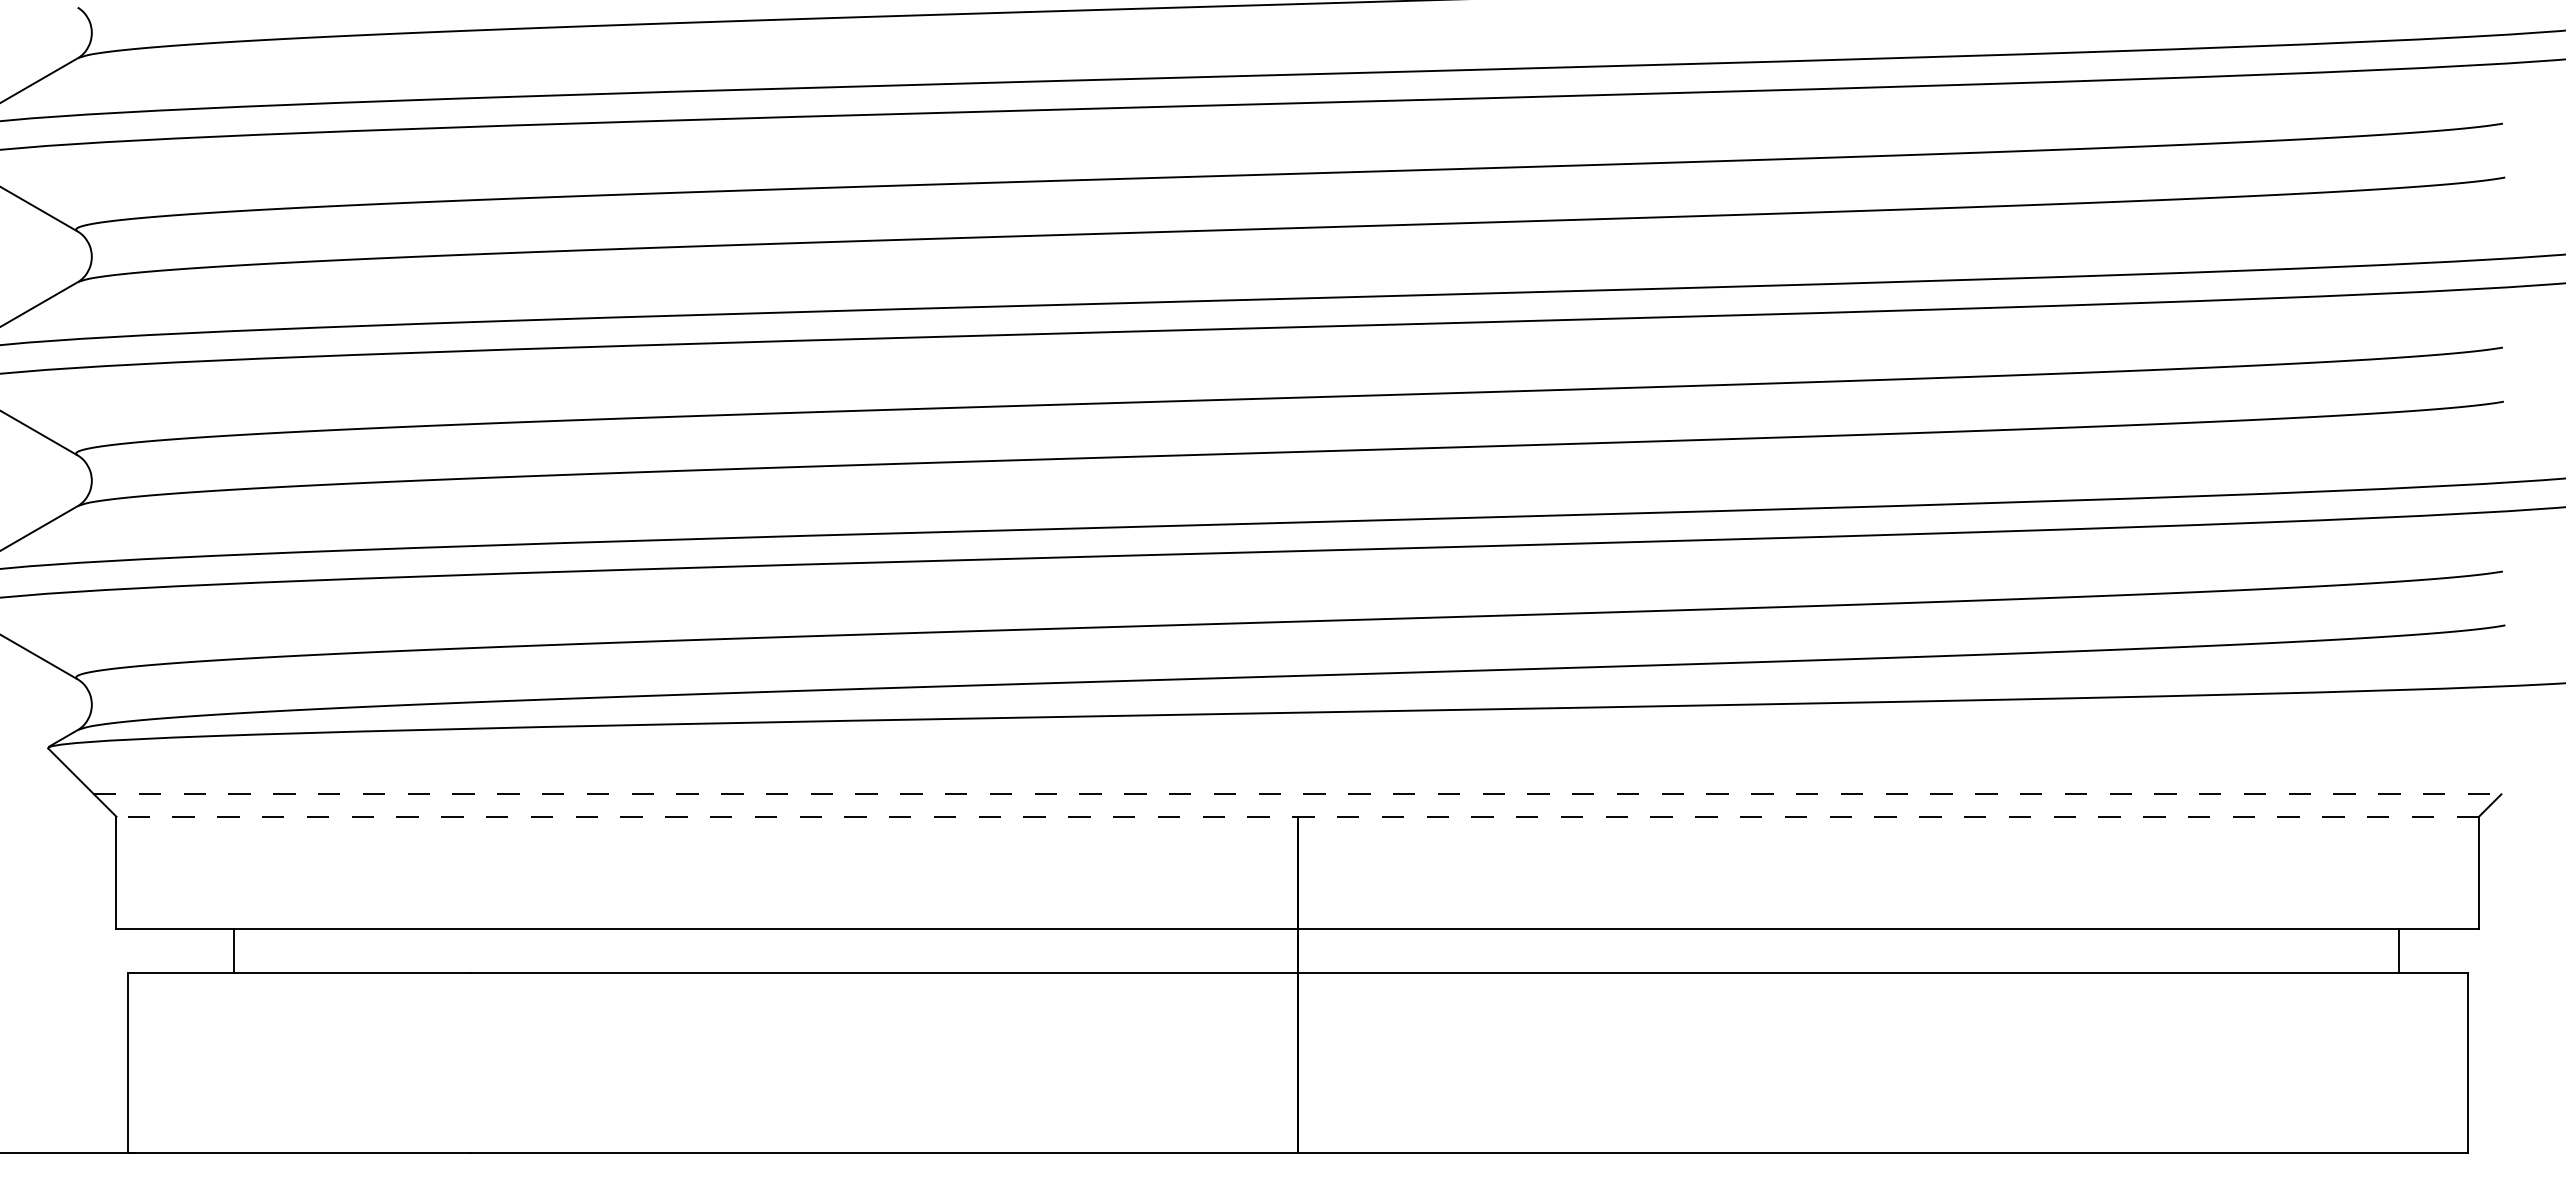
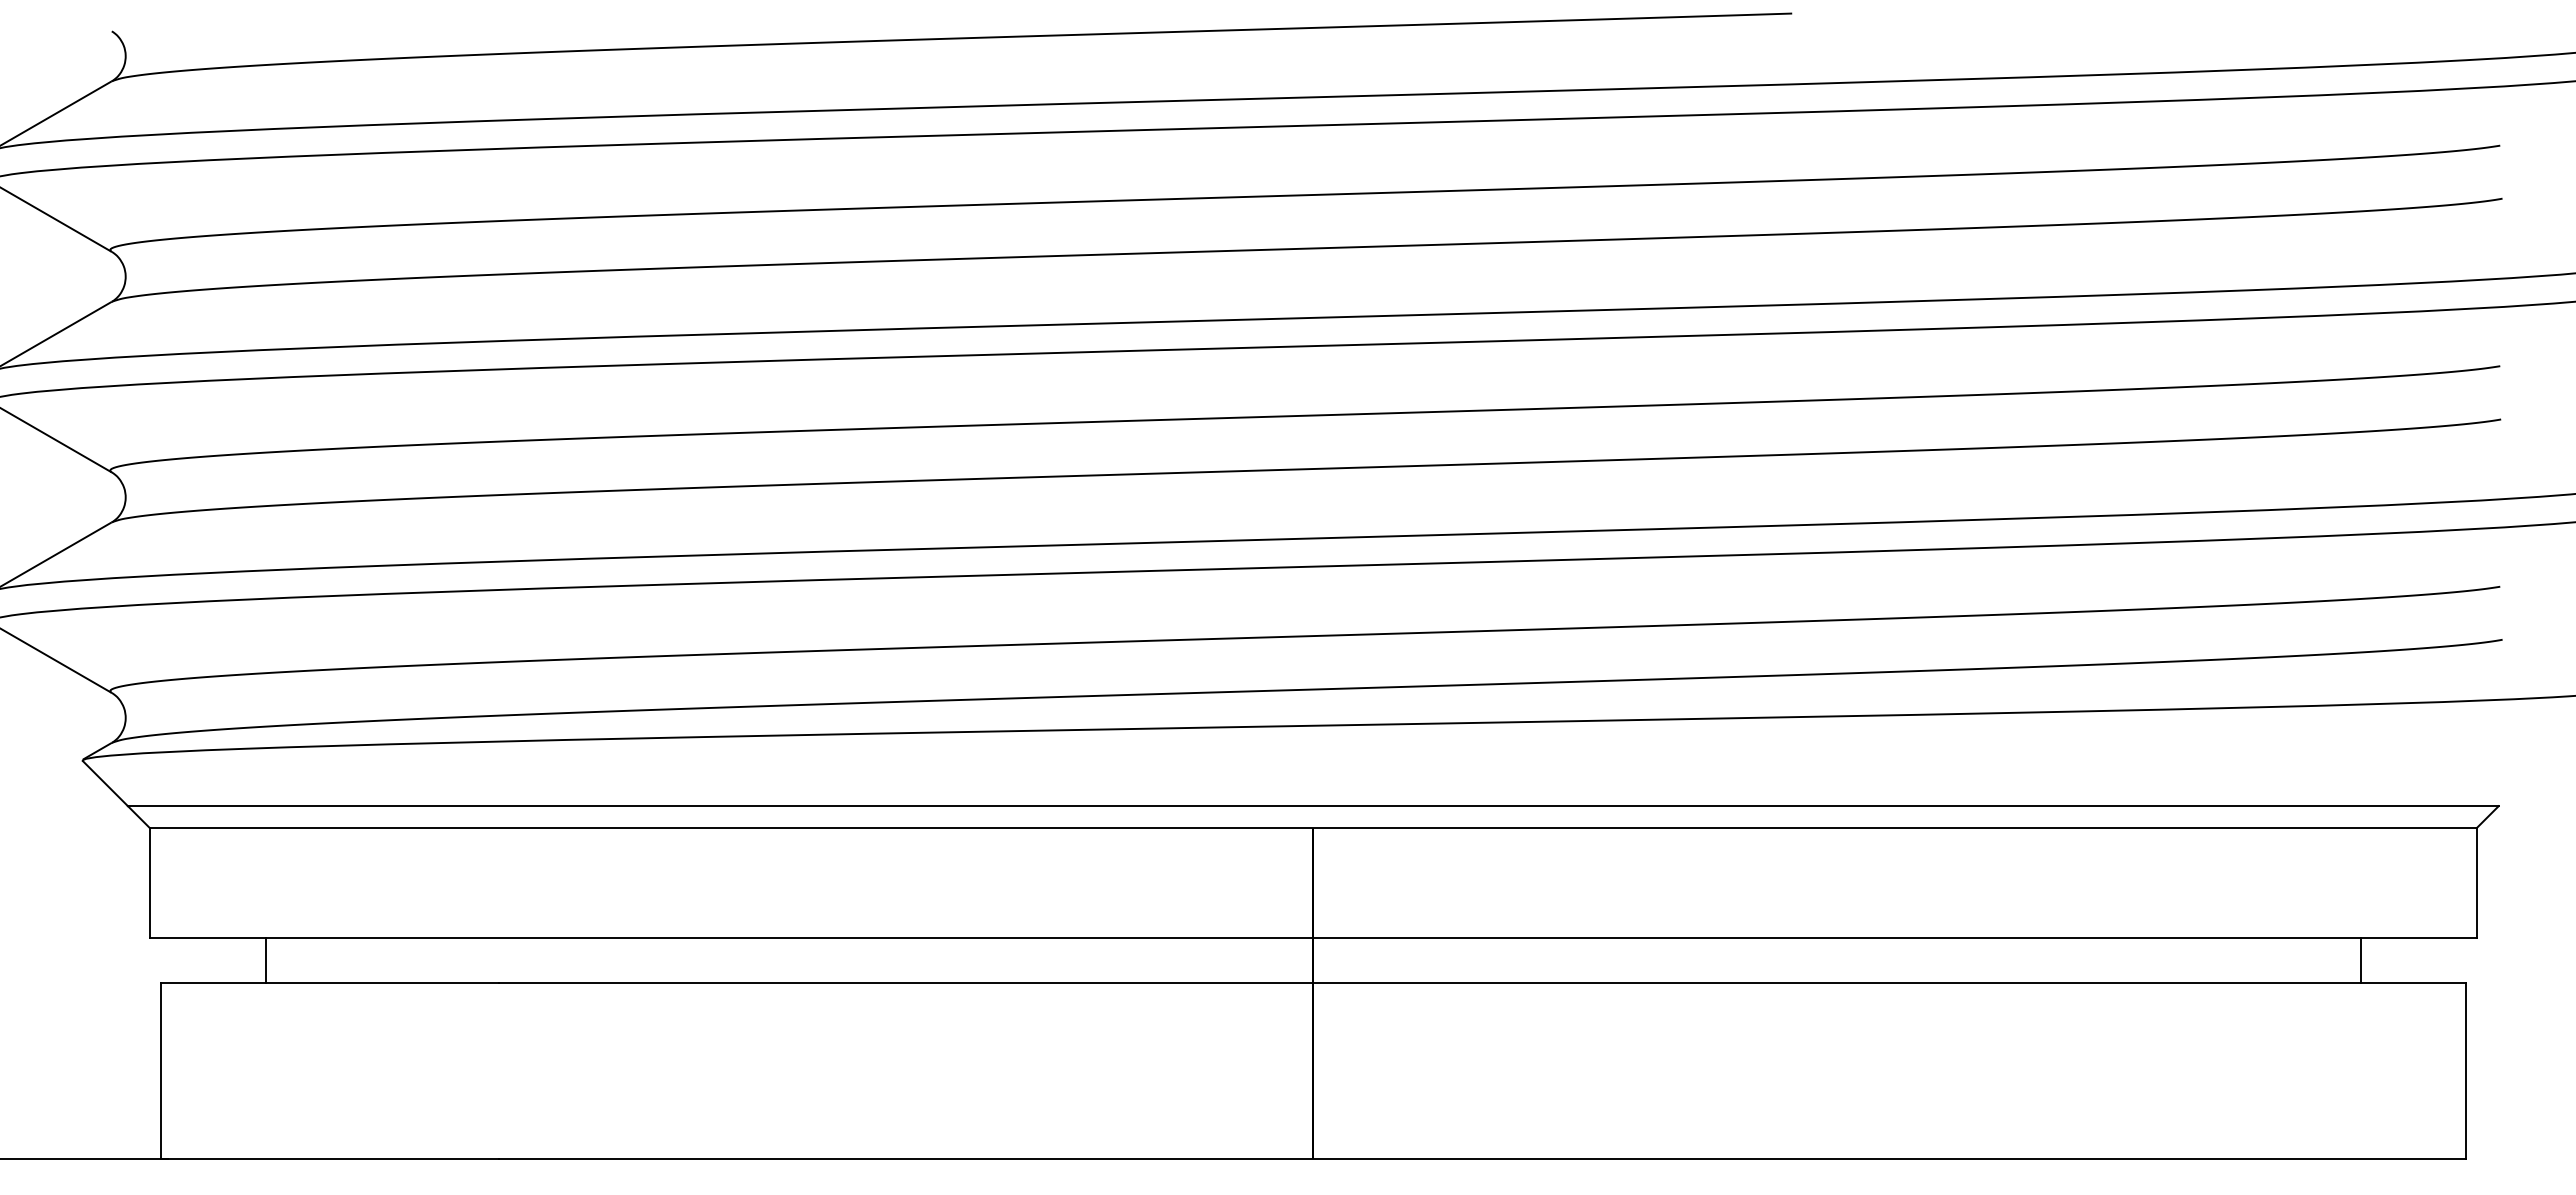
line: (1297, 794) -> (1313, 806), dashed -> solid
line: (1296, 817) -> (1312, 828), dashed -> solid
line: (2398, 951) -> (2360, 960), moved

